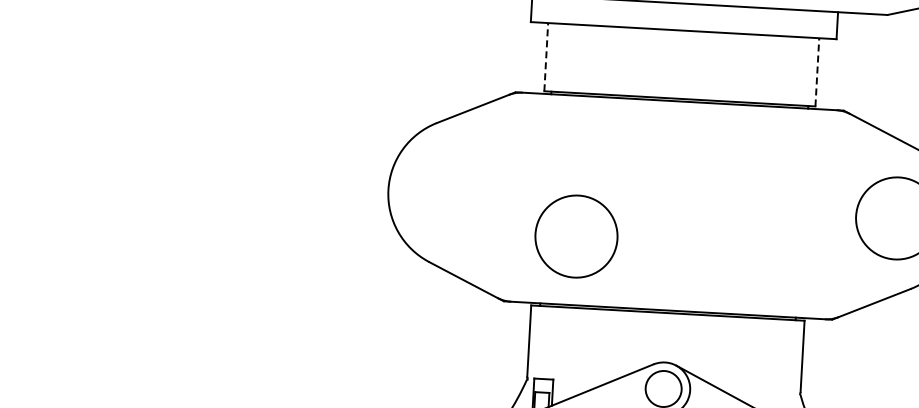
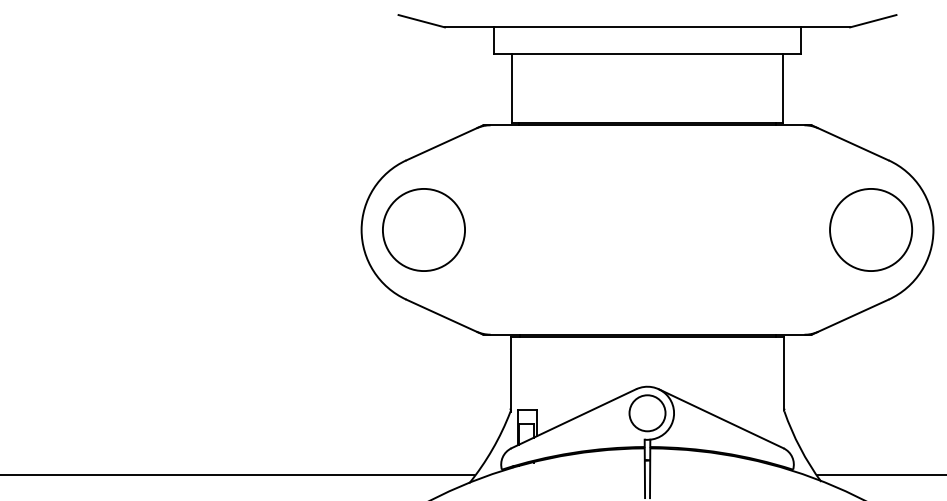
line: (545, 57) -> (511, 88), dashed -> solid
line: (817, 72) -> (783, 88), dashed -> solid
circle: (576, 236) -> (423, 229), moved

